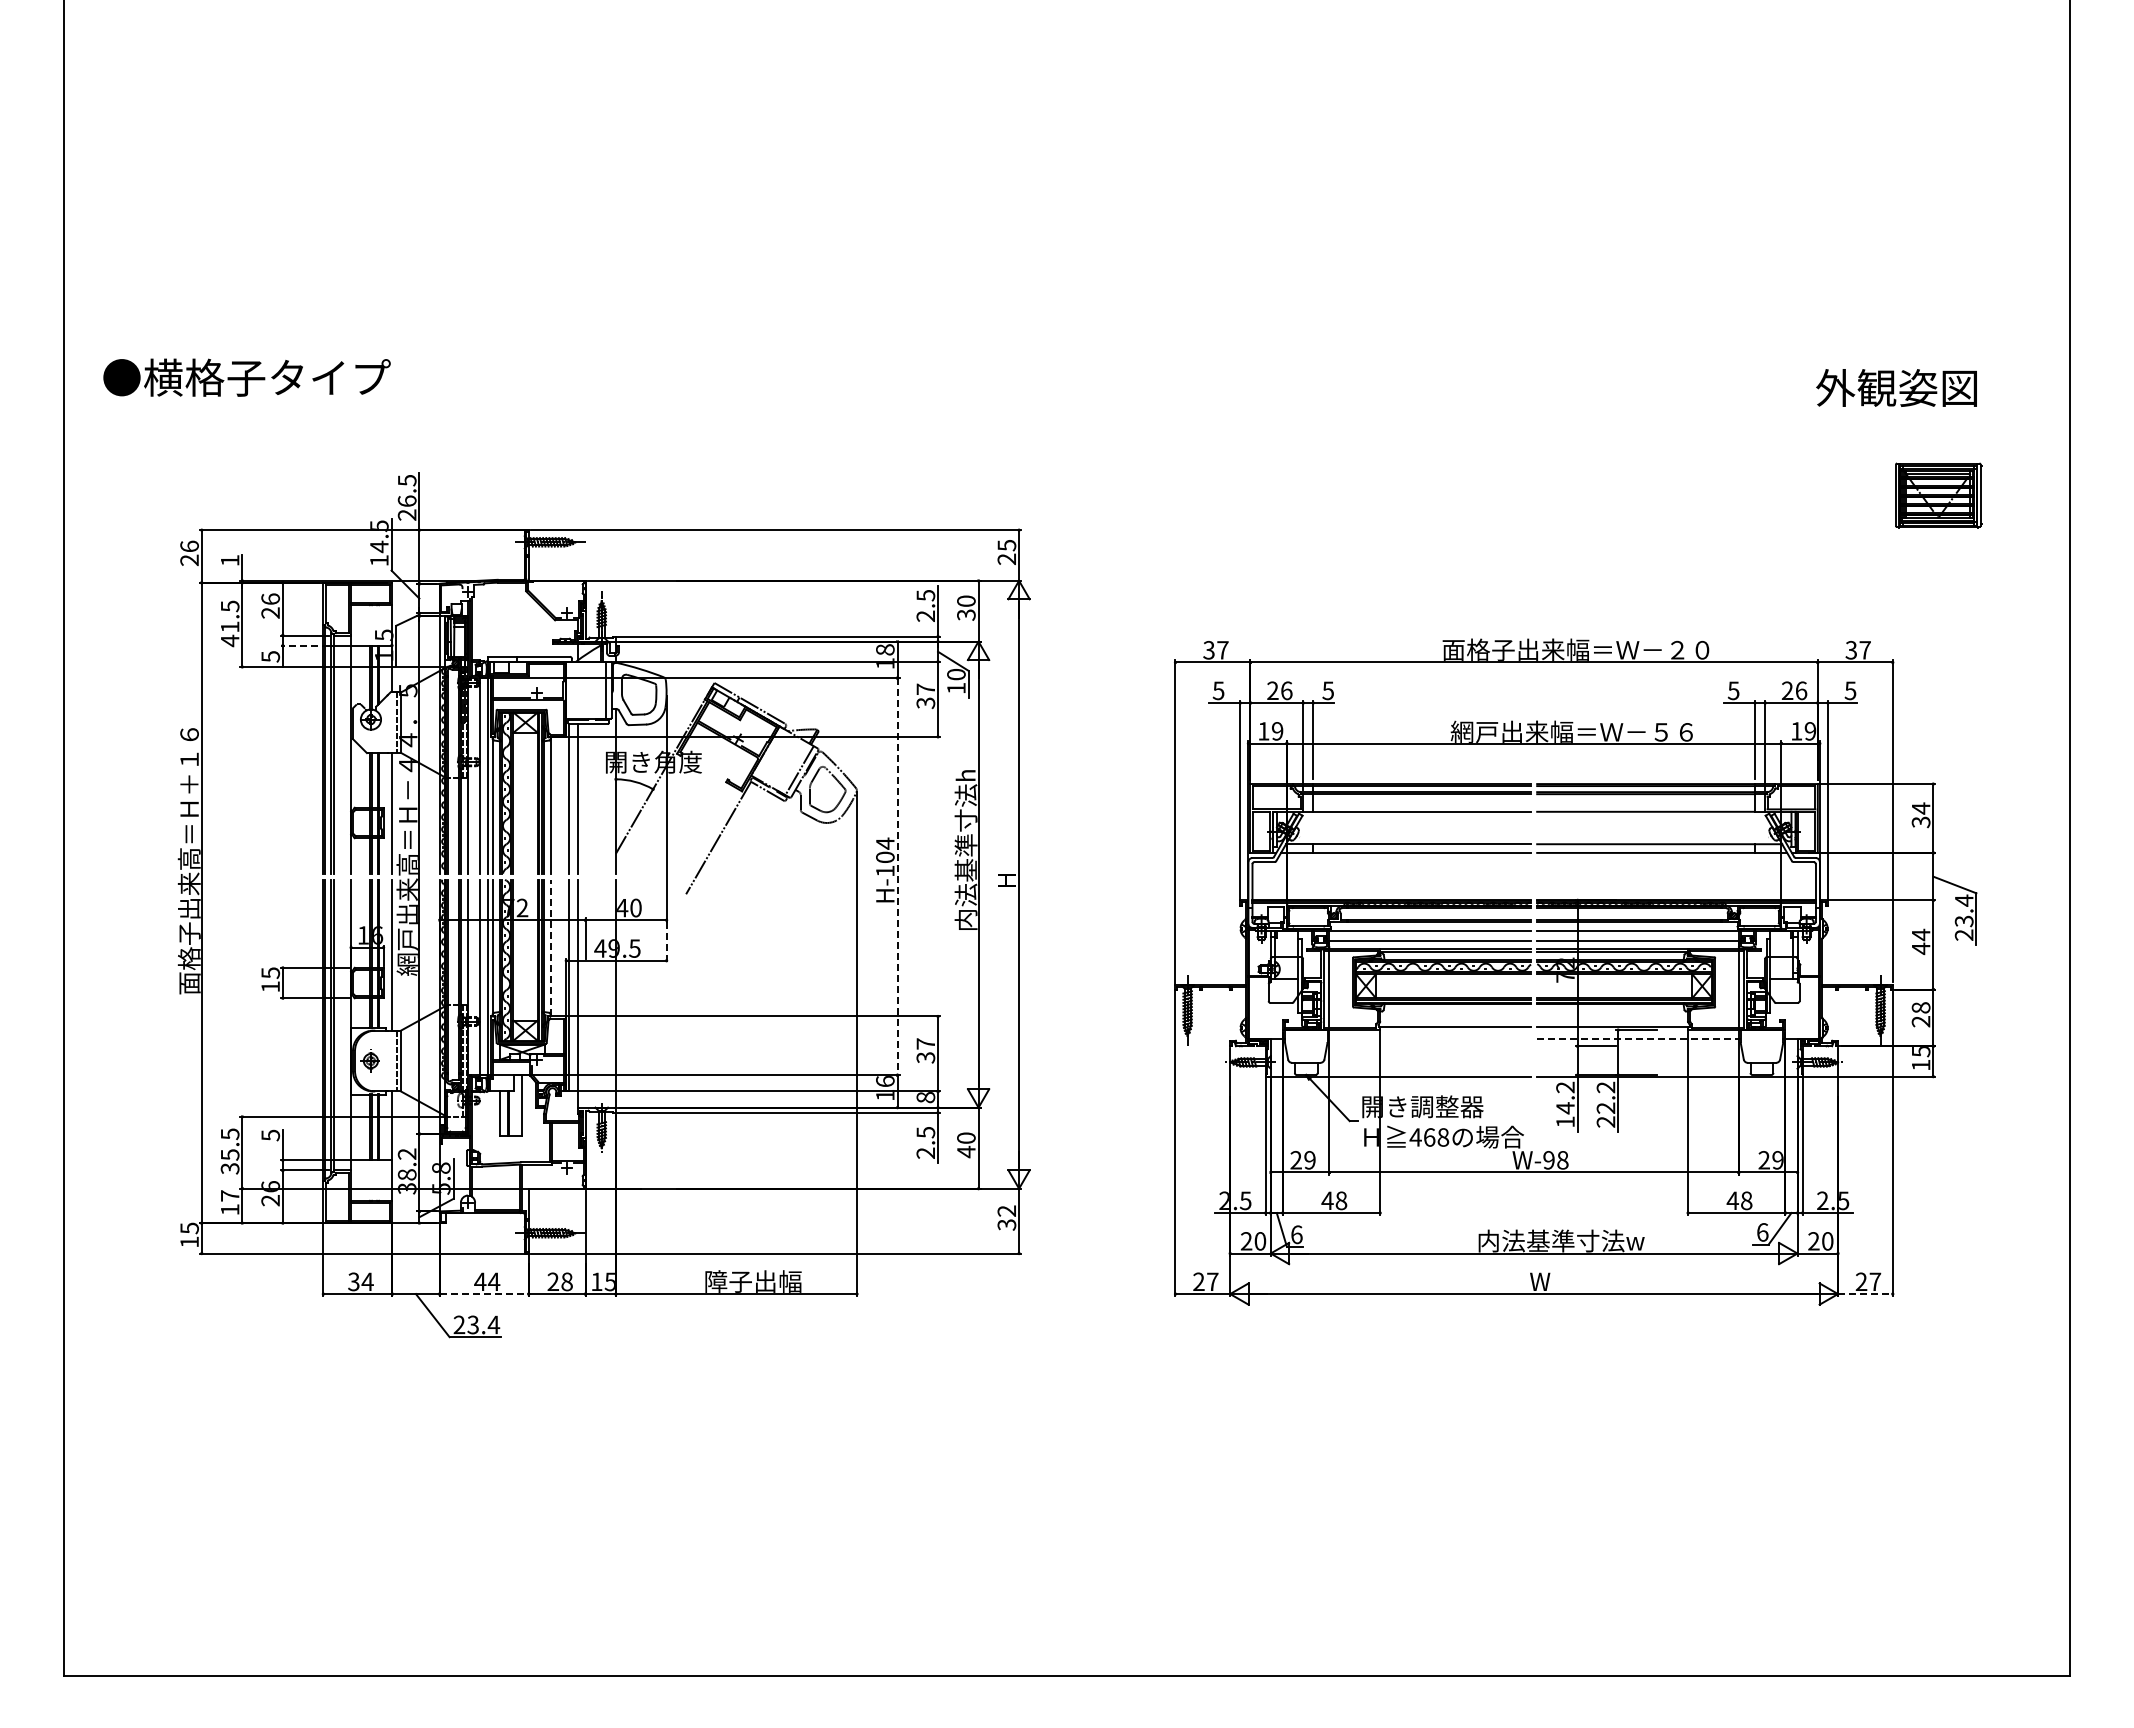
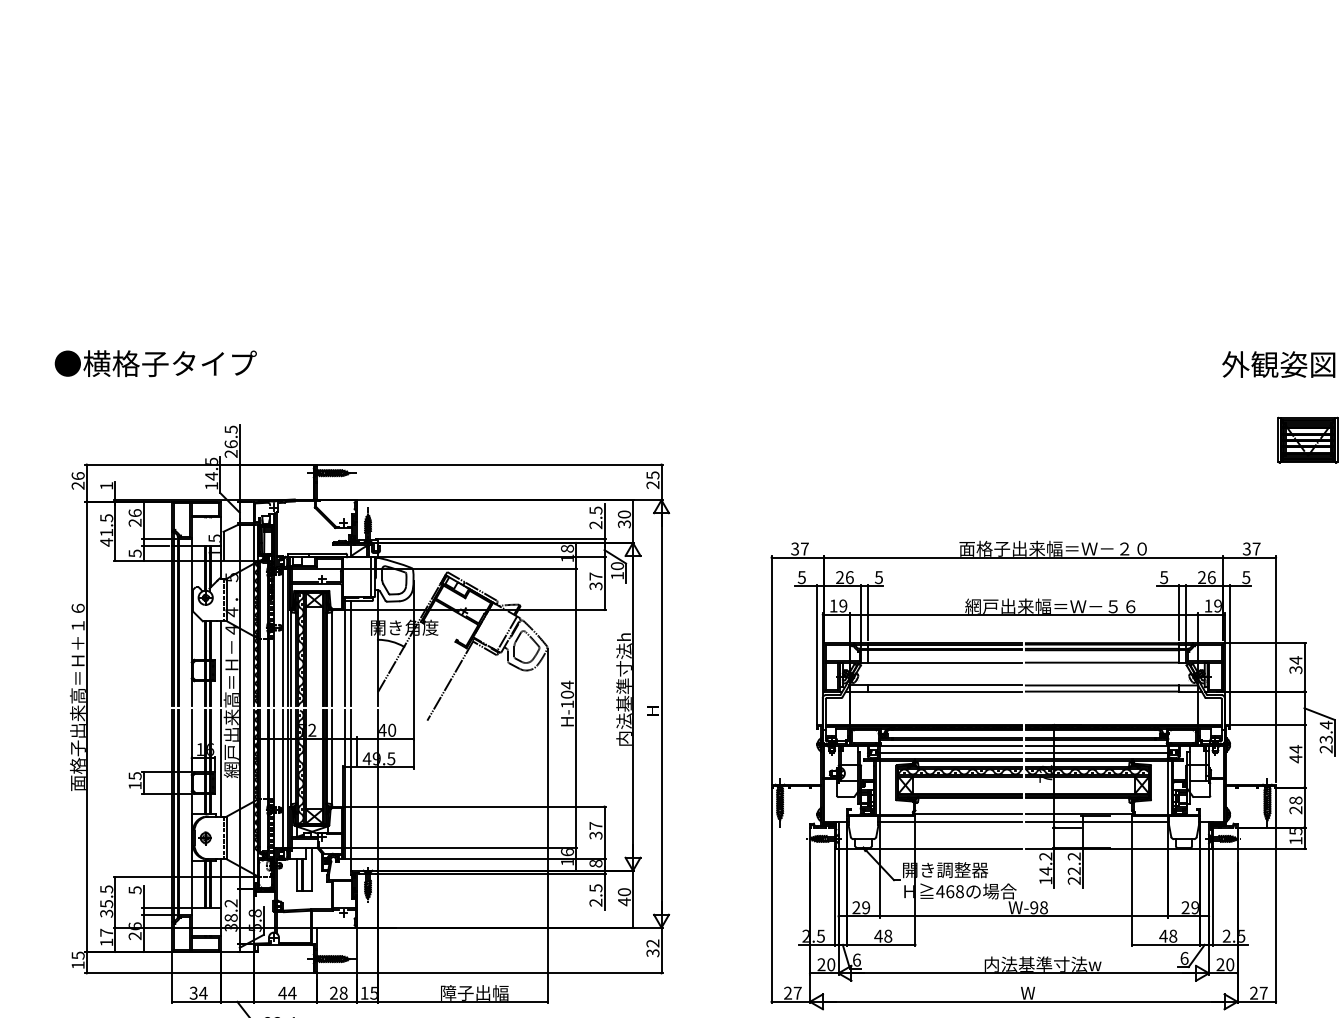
text: (246, 377) -> (155, 363), moved
line: (299, 645) -> (155, 545), dashed -> solid
line: (897, 876) -> (576, 708), dashed -> solid
line: (666, 943) -> (413, 755), dashed -> solid
line: (550, 947) -> (331, 758), dashed -> solid
line: (1429, 1038) -> (950, 822), added
line: (1638, 1038) -> (1097, 822), dashed -> solid
line: (484, 1294) -> (285, 1002), dashed -> solid
line: (1865, 1294) -> (1256, 1002), dashed -> solid

